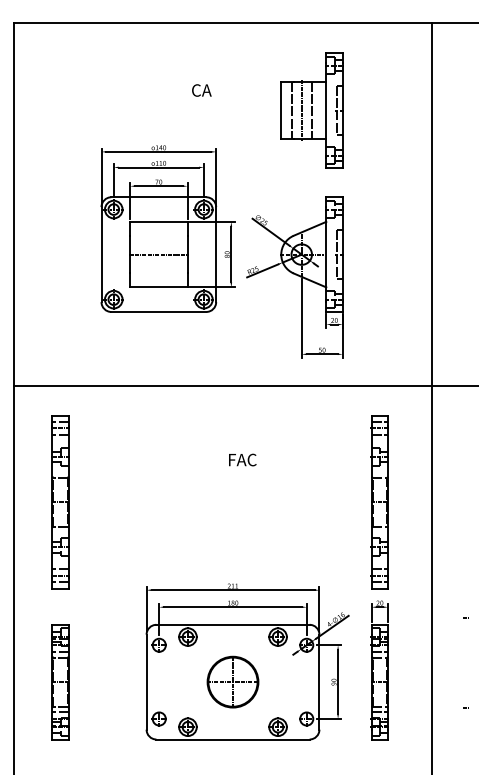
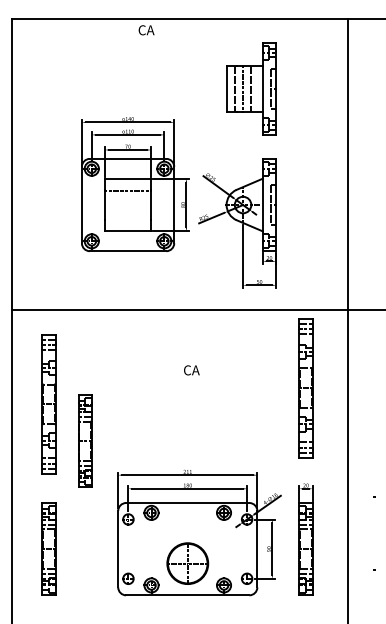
text: (201, 90) -> (146, 30), moved
line: (158, 254) -> (127, 191), moved
text: (242, 459) -> (195, 369), FAC -> CA
part: (379, 502) -> (305, 388), moved
part: (105, 548) -> (85, 441), added
part: (232, 681) -> (187, 563), moved

